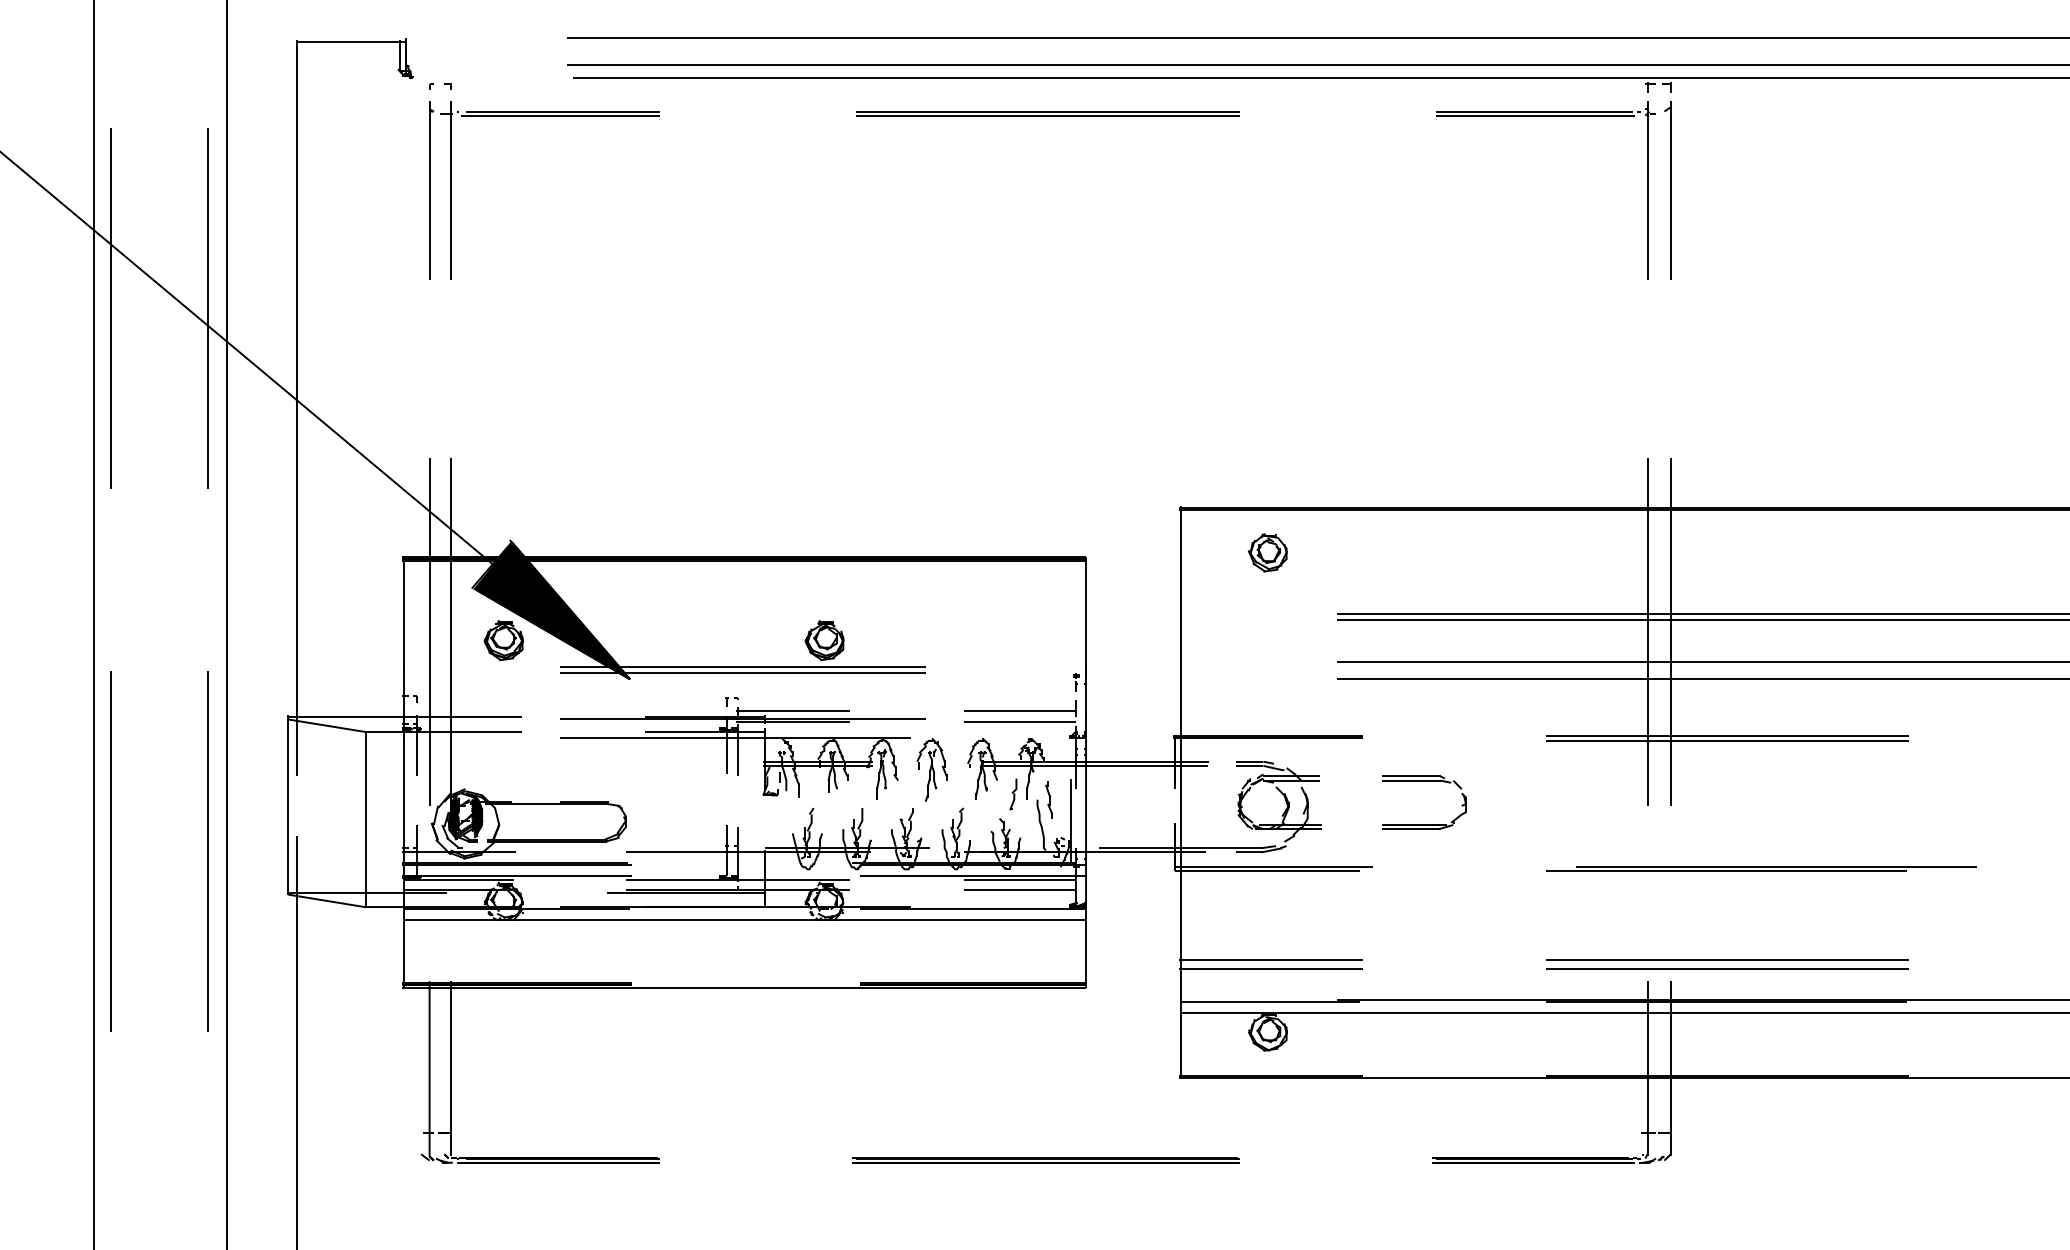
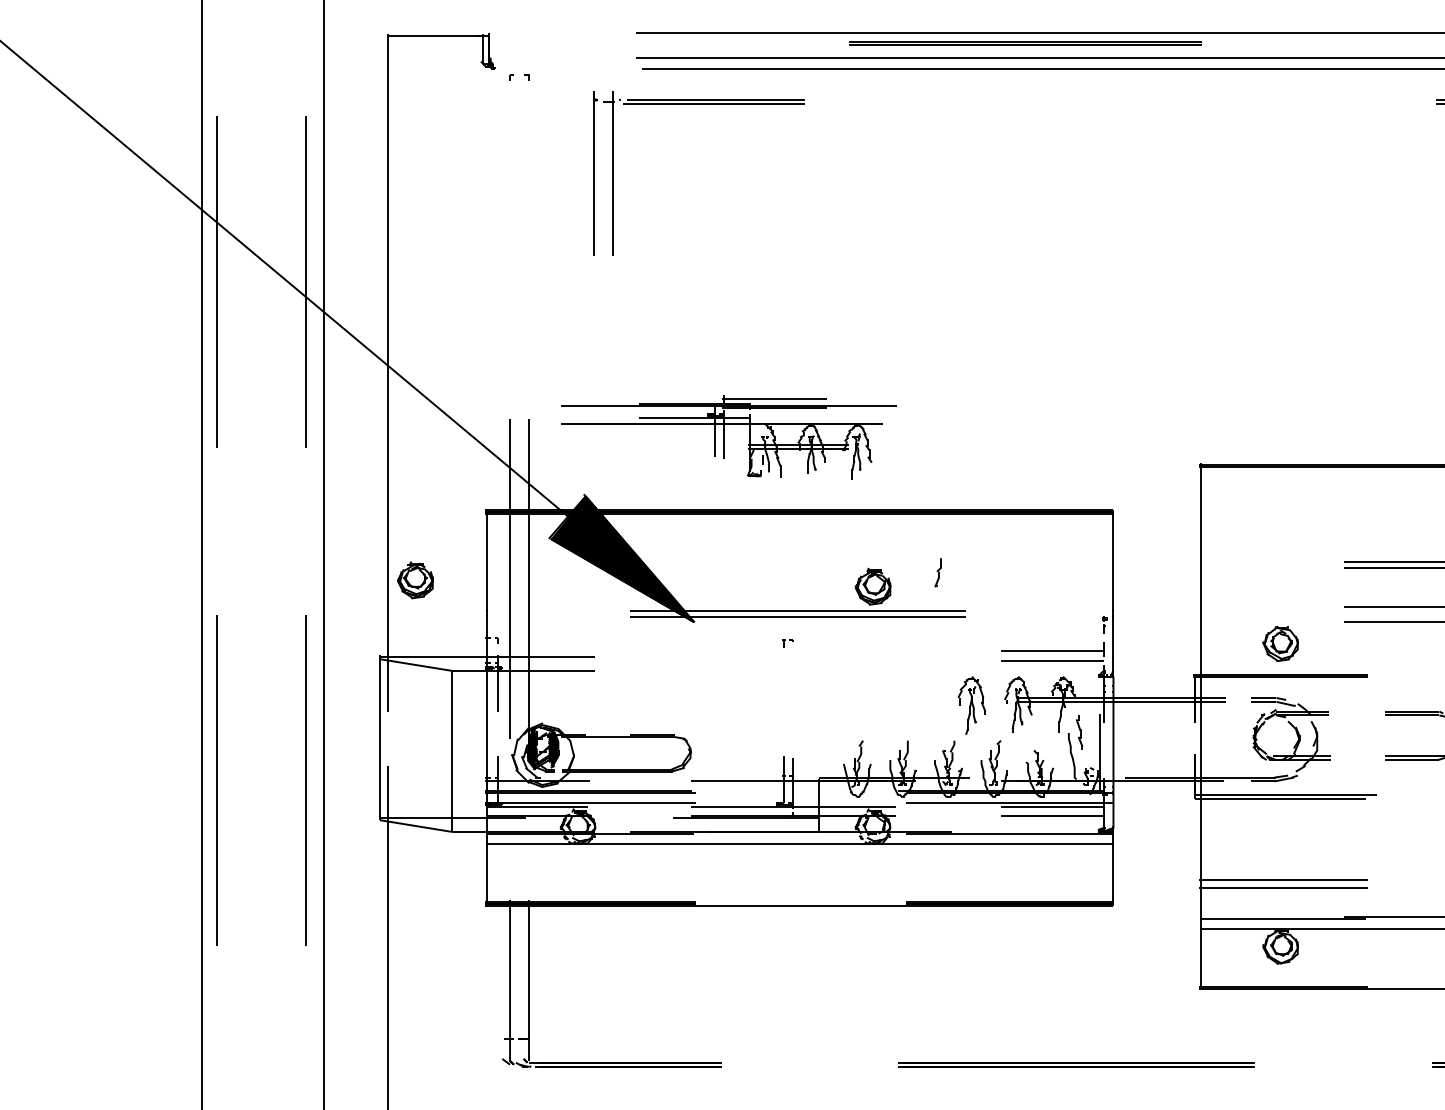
part: (1047, 113) -> (1024, 43), moved
part: (544, 116) -> (699, 104), moved
part: (1267, 552) -> (1280, 643), moved
part: (503, 640) -> (415, 580), moved
part: (742, 753) -> (728, 437), moved
part: (1013, 794) -> (938, 572), moved

